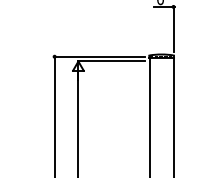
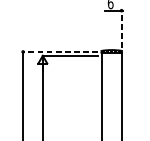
line: (173, 29) -> (121, 29), solid -> dashed
line: (99, 56) -> (60, 51), solid -> dashed

